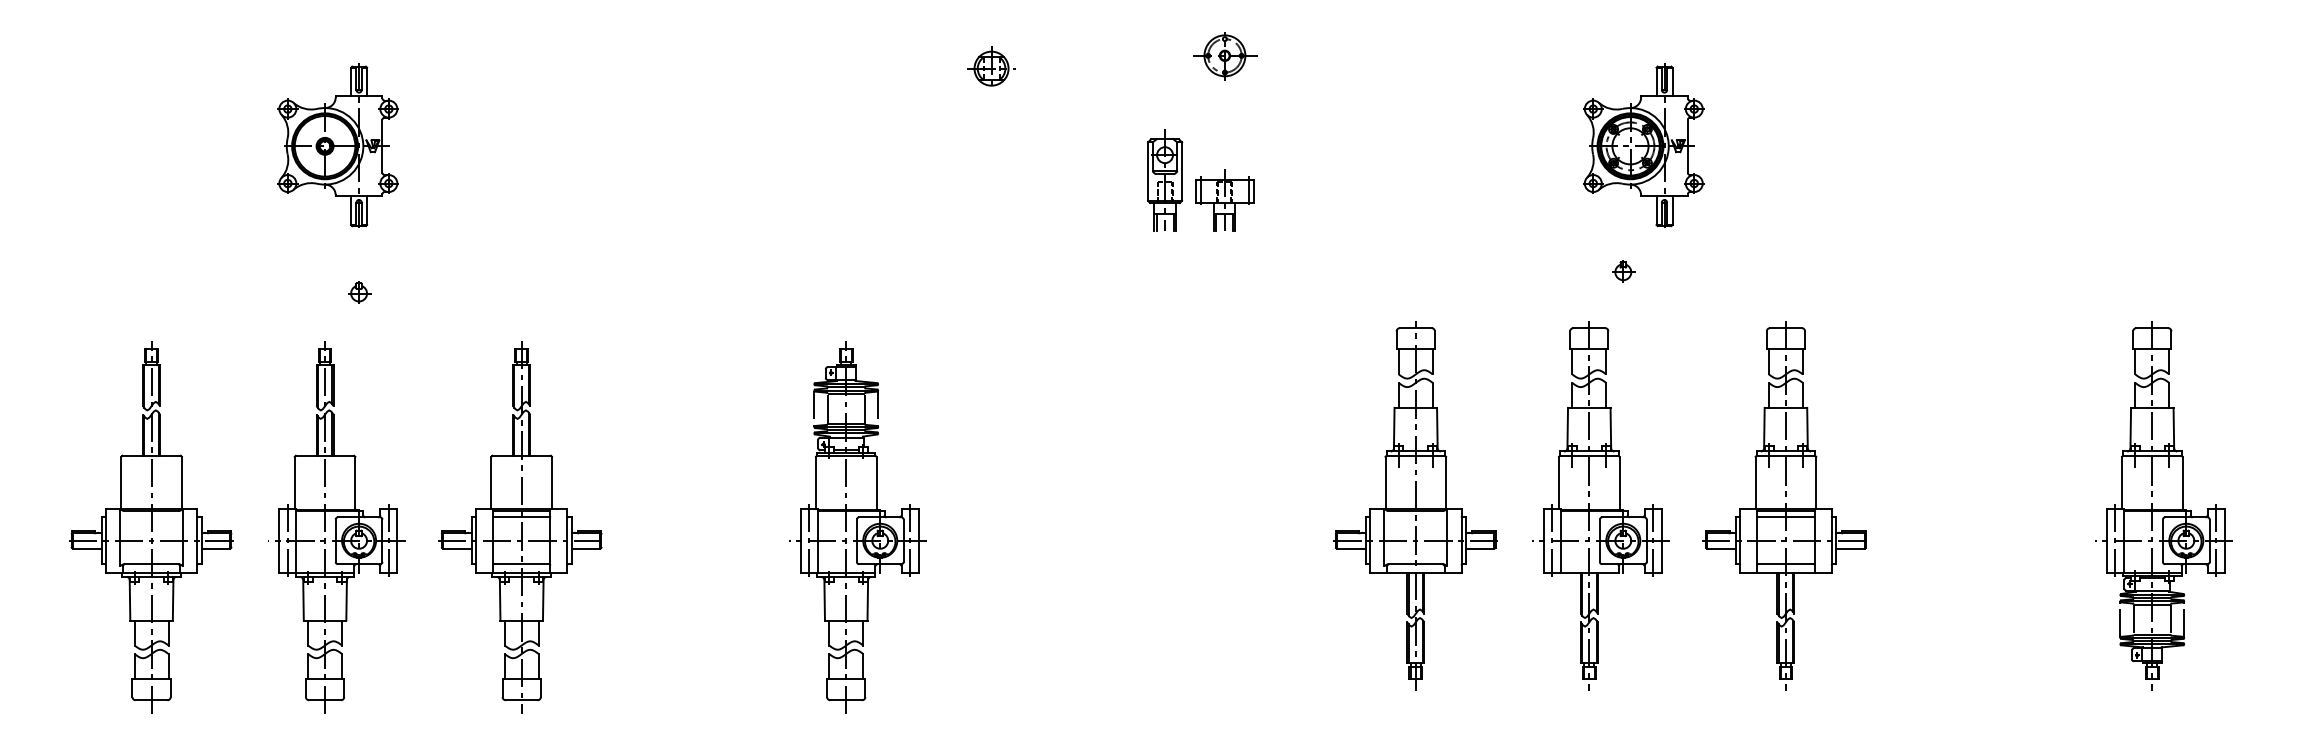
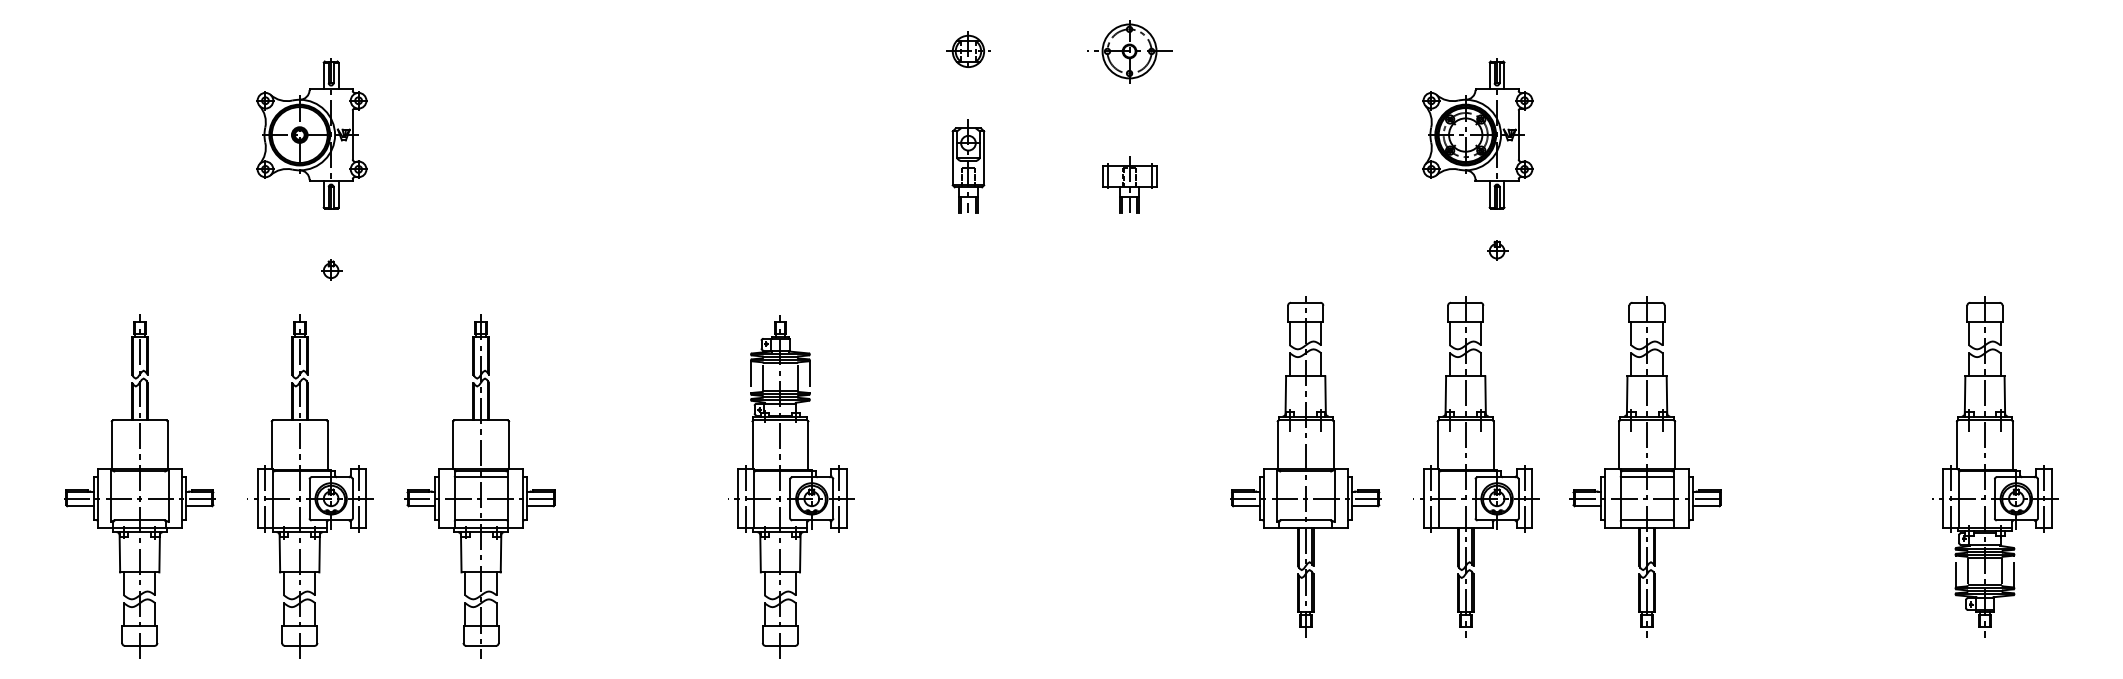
part: (1224, 55) -> (1129, 51), size x1.43
part: (991, 66) -> (968, 49), moved
part: (1643, 144) -> (1477, 133), moved
part: (1165, 180) -> (968, 166), moved

